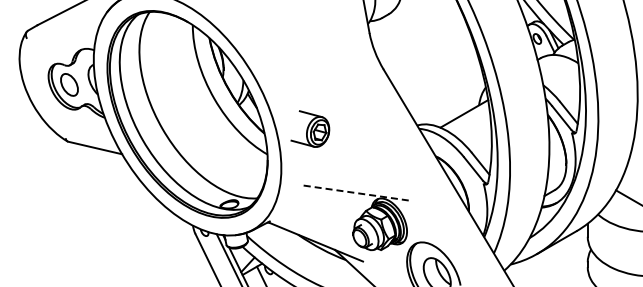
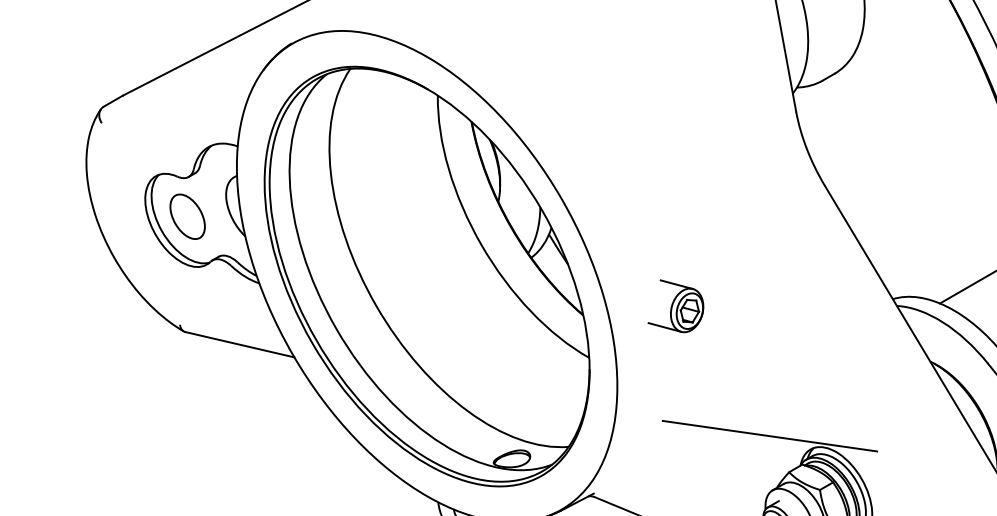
part: (309, 128) -> (674, 305), size x0.71
line: (357, 193) -> (771, 436), dashed -> solid

